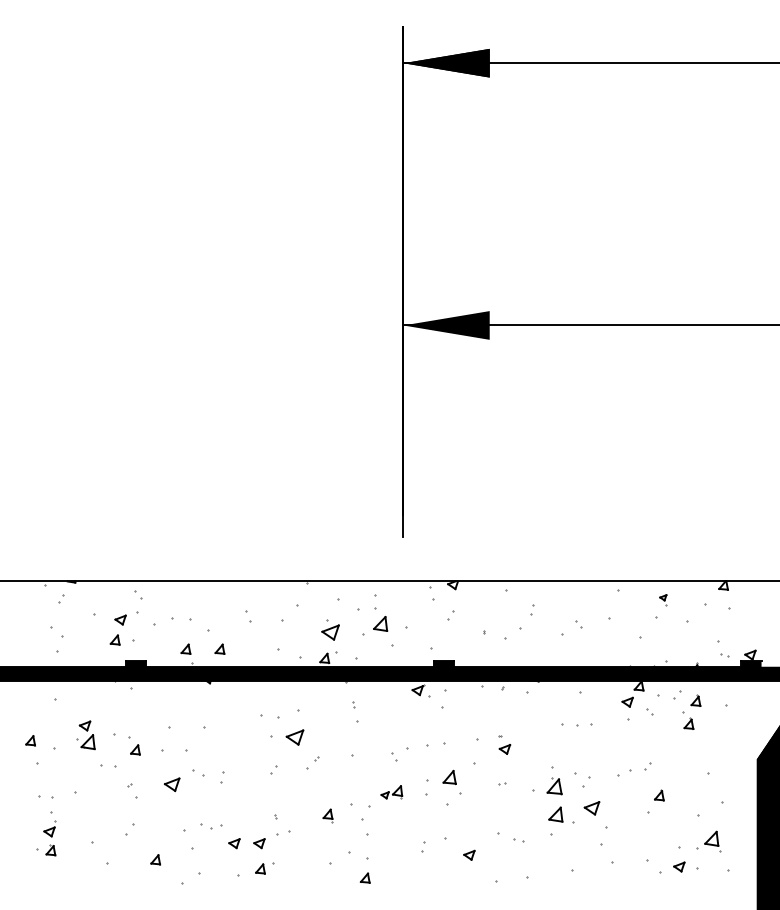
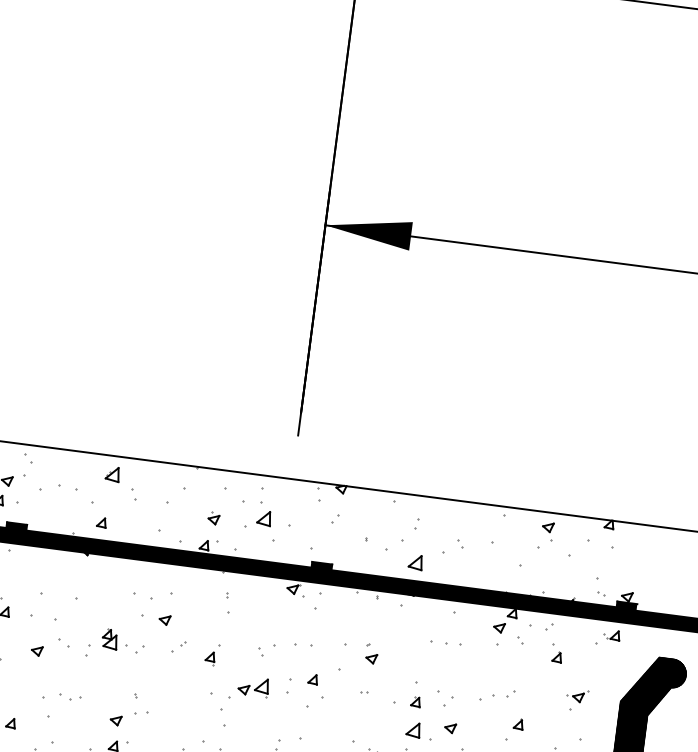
part: (224, 599) -> (112, 473), added
part: (663, 599) -> (548, 530), size x1.67
part: (330, 630) -> (213, 518), size x0.62
part: (185, 648) -> (67, 517), removed
part: (536, 648) -> (415, 562), added
part: (740, 694) -> (612, 634), added
part: (695, 700) -> (566, 634), removed
part: (294, 737) -> (164, 619), size x0.62
part: (713, 759) -> (577, 695), added
part: (247, 763) -> (114, 639), added
part: (449, 777) -> (312, 679), size x0.71
part: (172, 784) -> (37, 650), size x0.71
part: (554, 786) -> (415, 701), size x0.62
part: (391, 792) -> (253, 686), size x1.43
part: (592, 807) -> (450, 727), size x0.71
part: (327, 815) -> (209, 658), moved
part: (234, 843) -> (91, 717), removed

